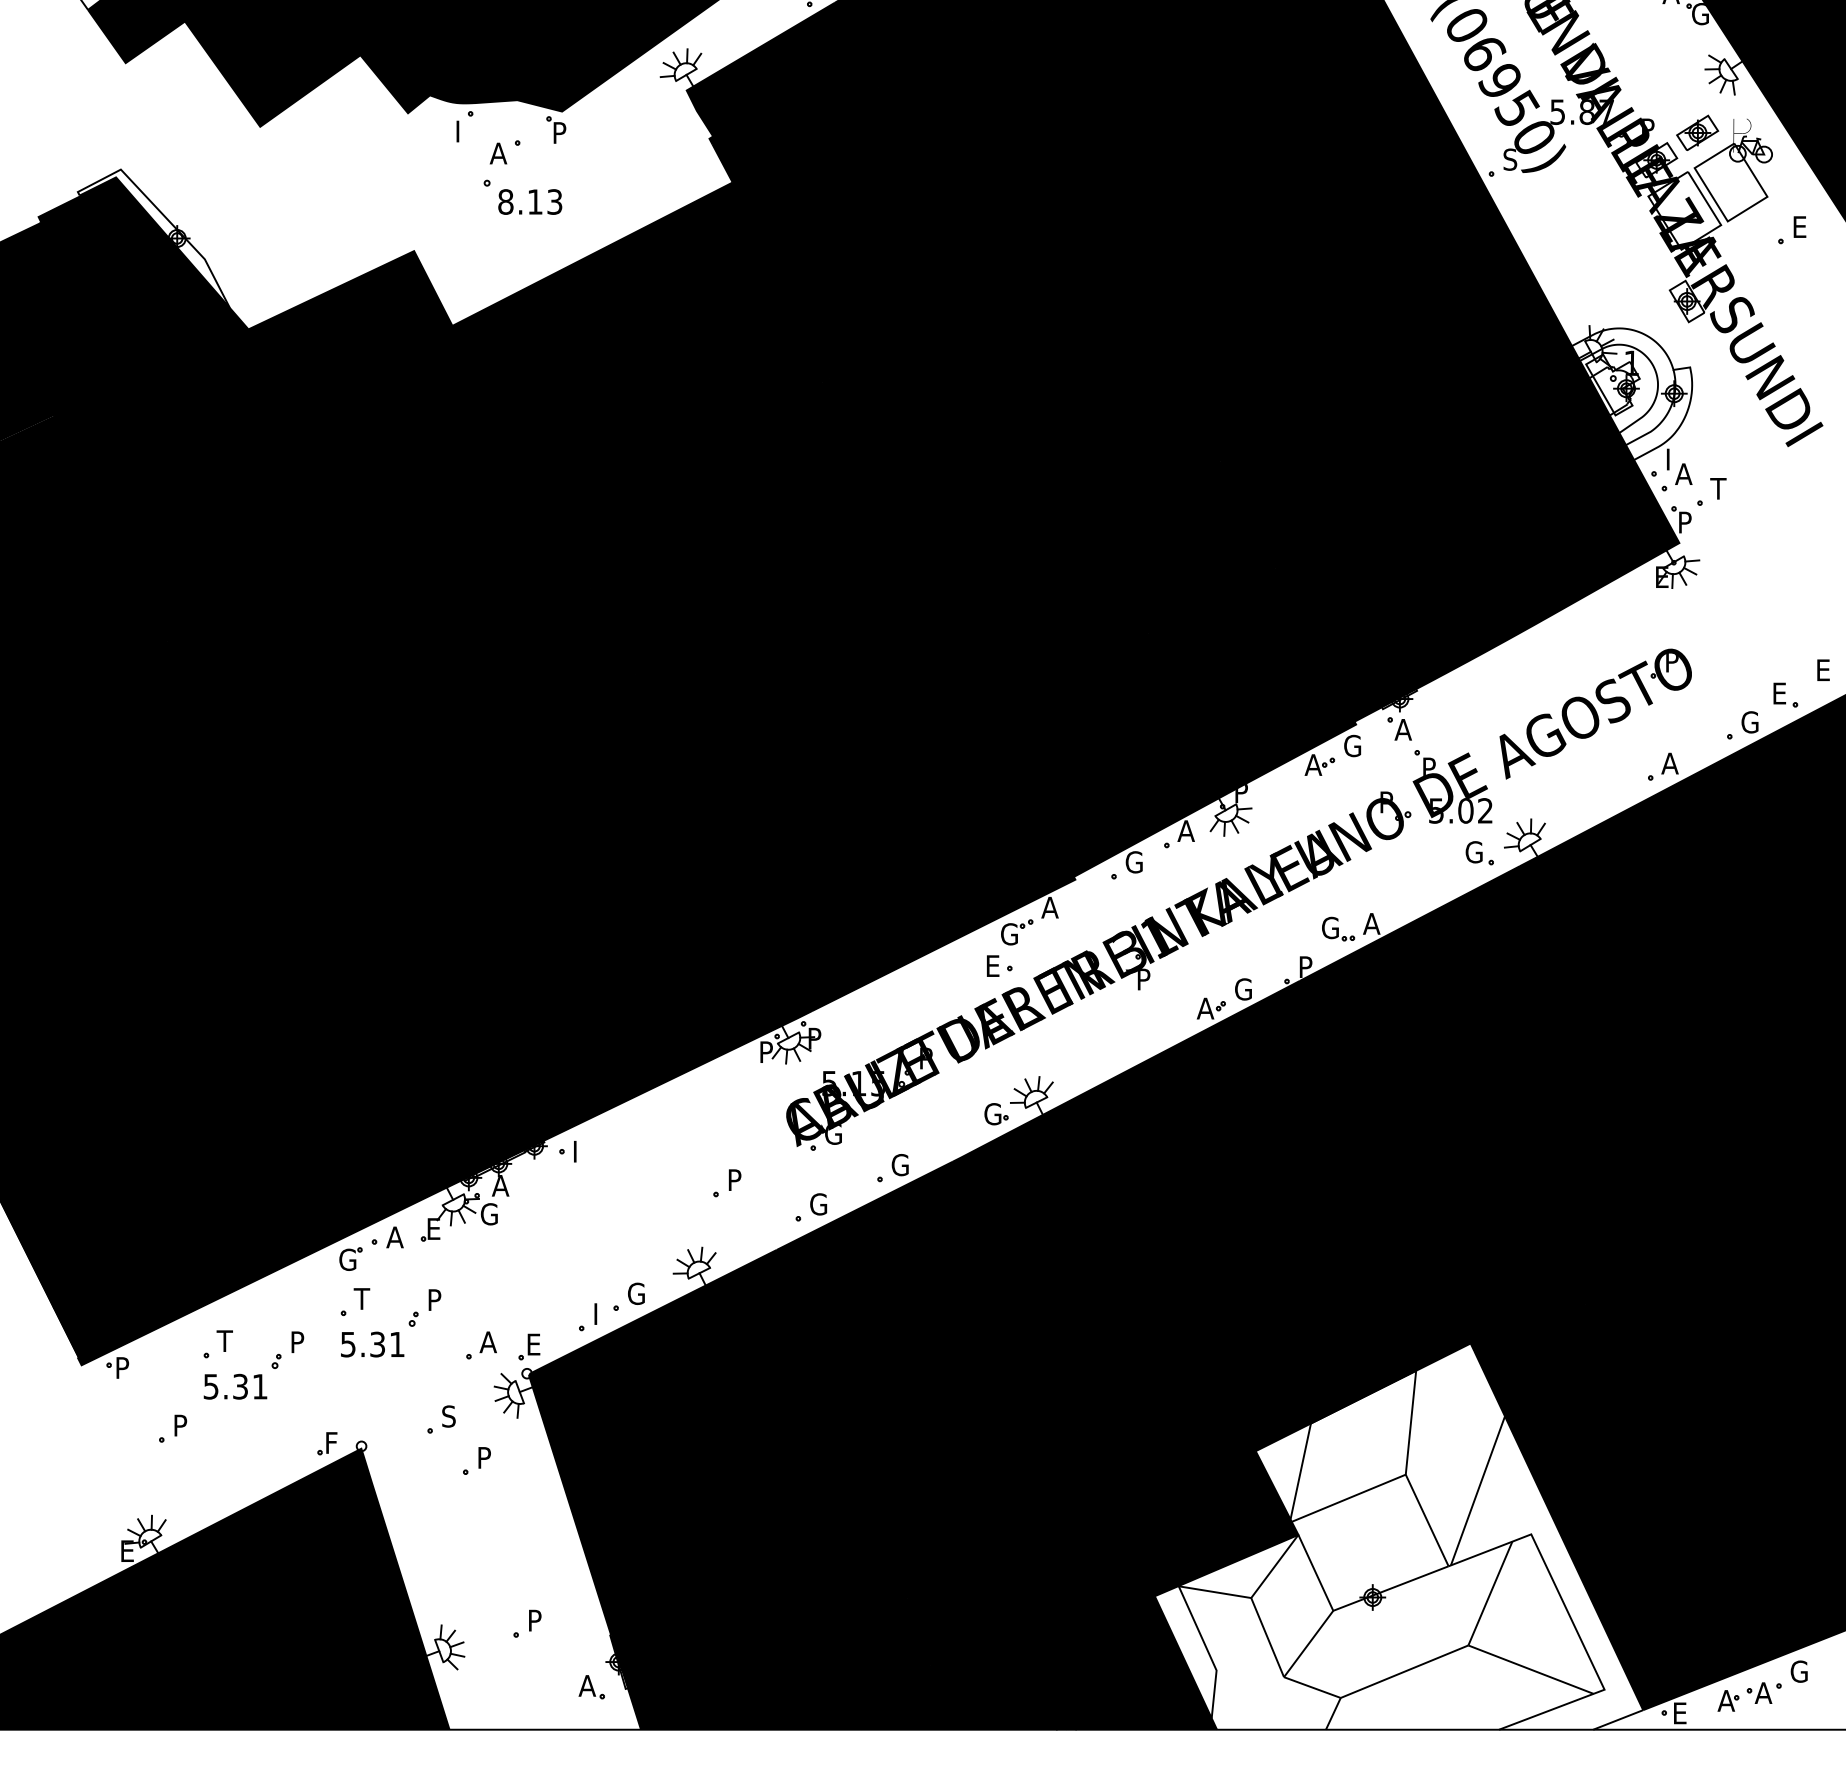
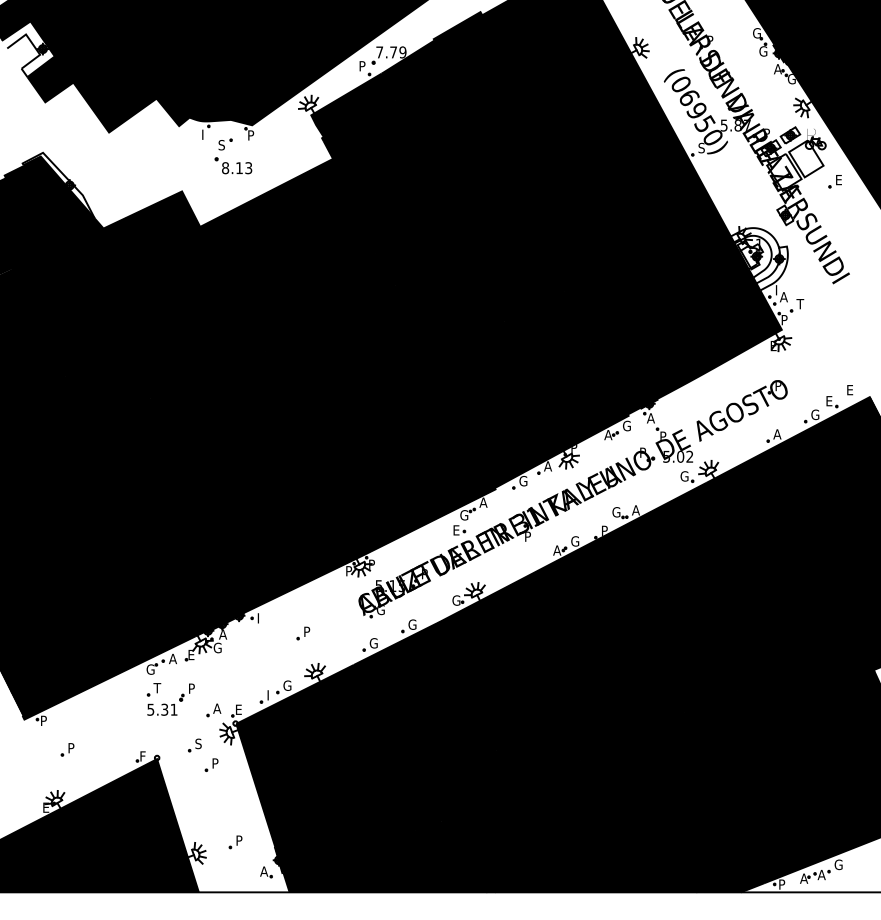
text: (497, 154) -> (221, 145), A -> S
part: (727, 1183) -> (303, 633), moved
part: (252, 1365) -> (105, 719), removed
fill: (1398, 1535) -> (648, 800), added
text: (1680, 1713) -> (782, 884), E -> P

